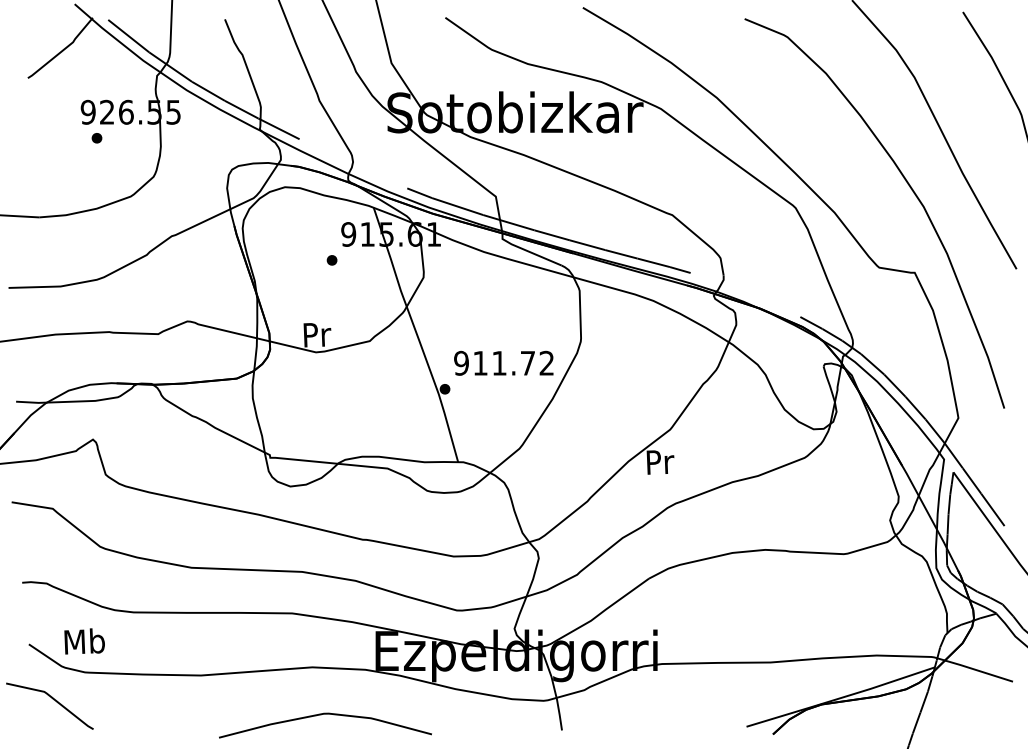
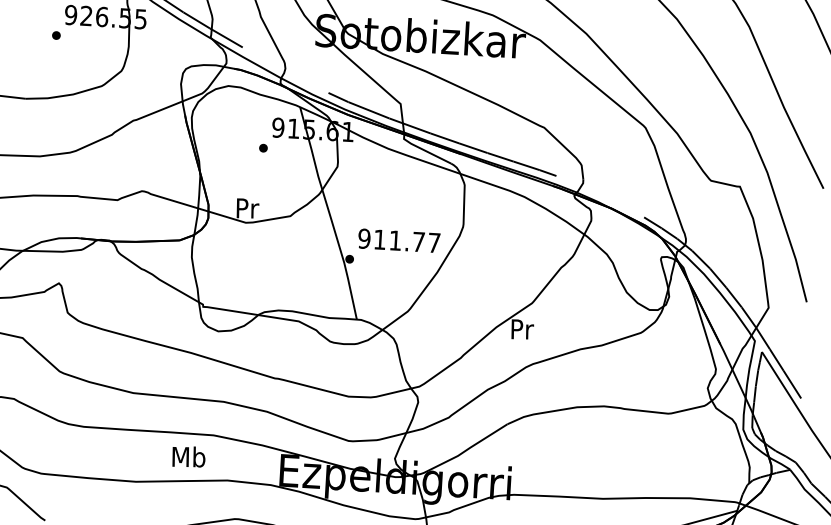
part: (96, 138) -> (55, 35), moved
text: (546, 362) -> (434, 242), 911.72 -> 911.77
text: (84, 641) -> (188, 456), moved

